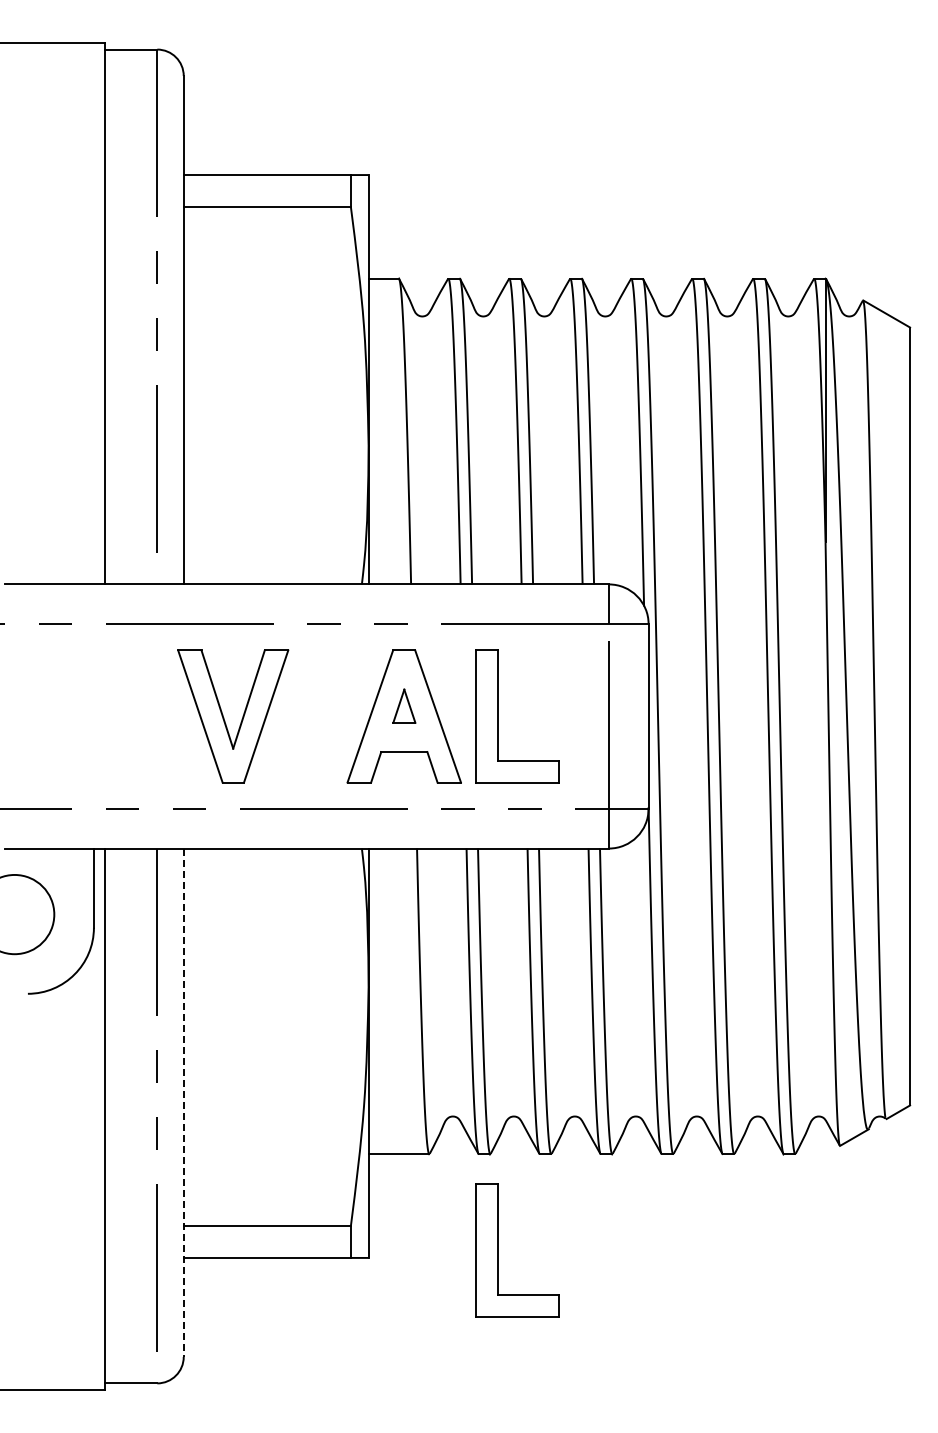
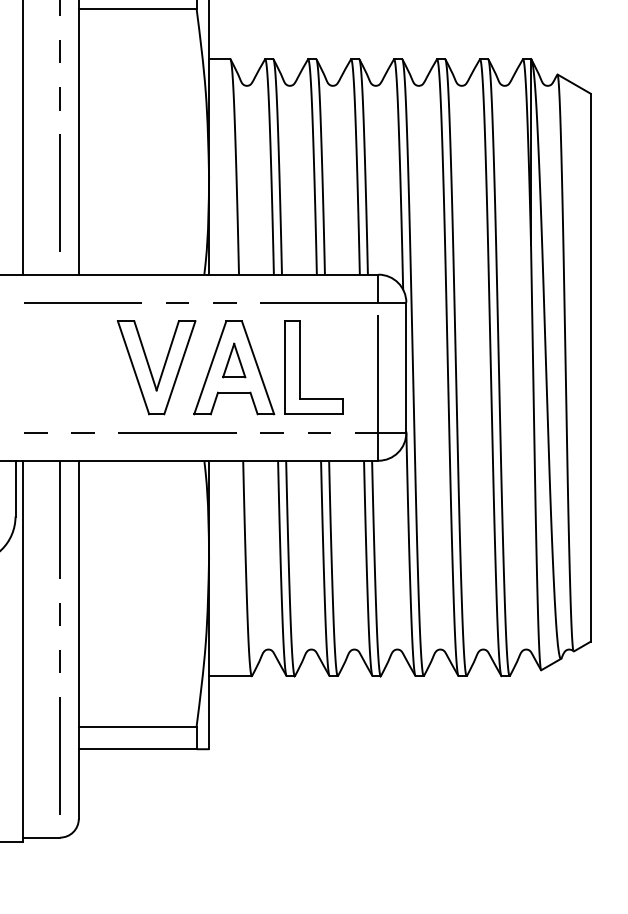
part: (404, 705) -> (234, 359), size x1.43
part: (241, 719) -> (162, 369), moved
line: (183, 1103) -> (78, 640), dashed -> solid
part: (498, 1250) -> (300, 743), removed

